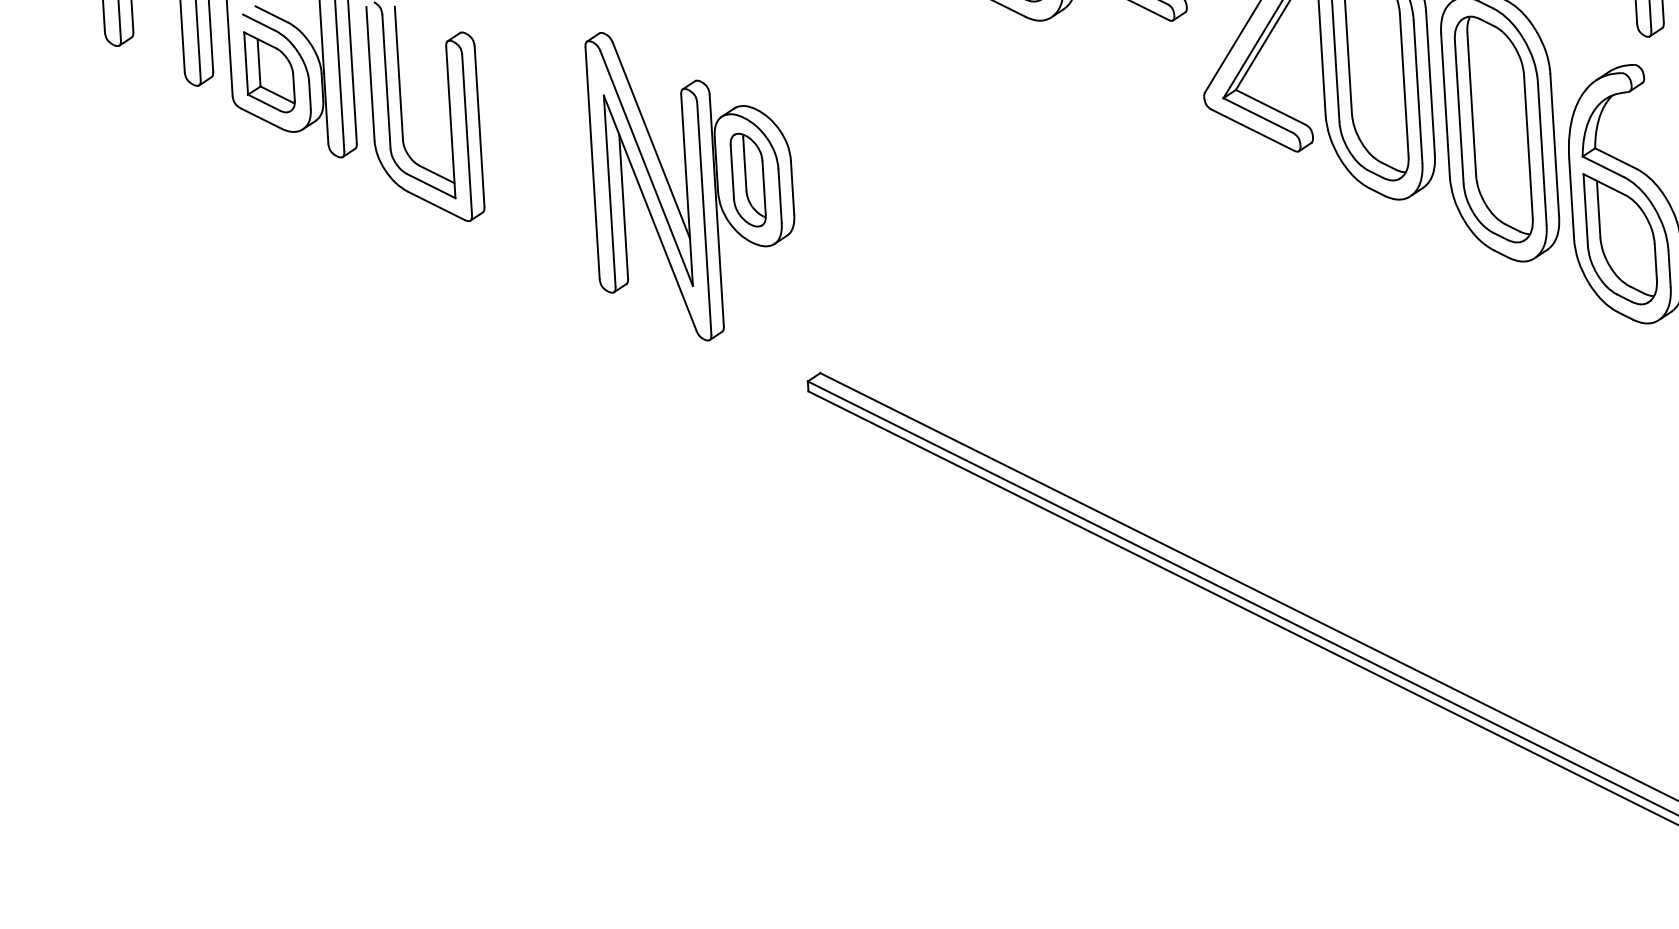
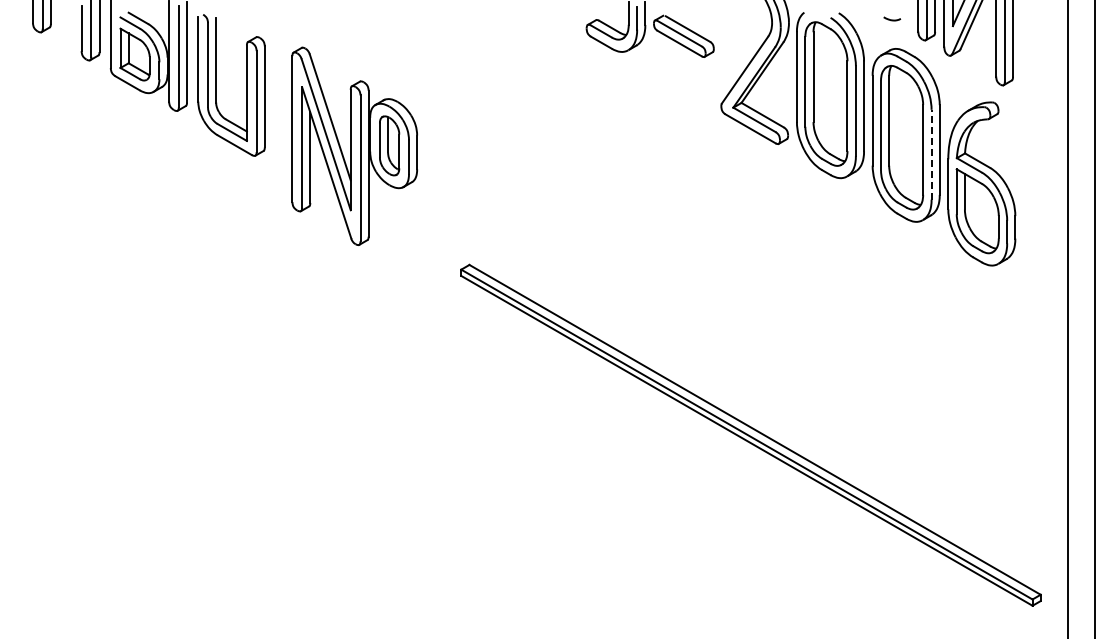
line: (1542, 153) -> (931, 154), solid -> dashed
part: (692, 182) -> (354, 145), moved

